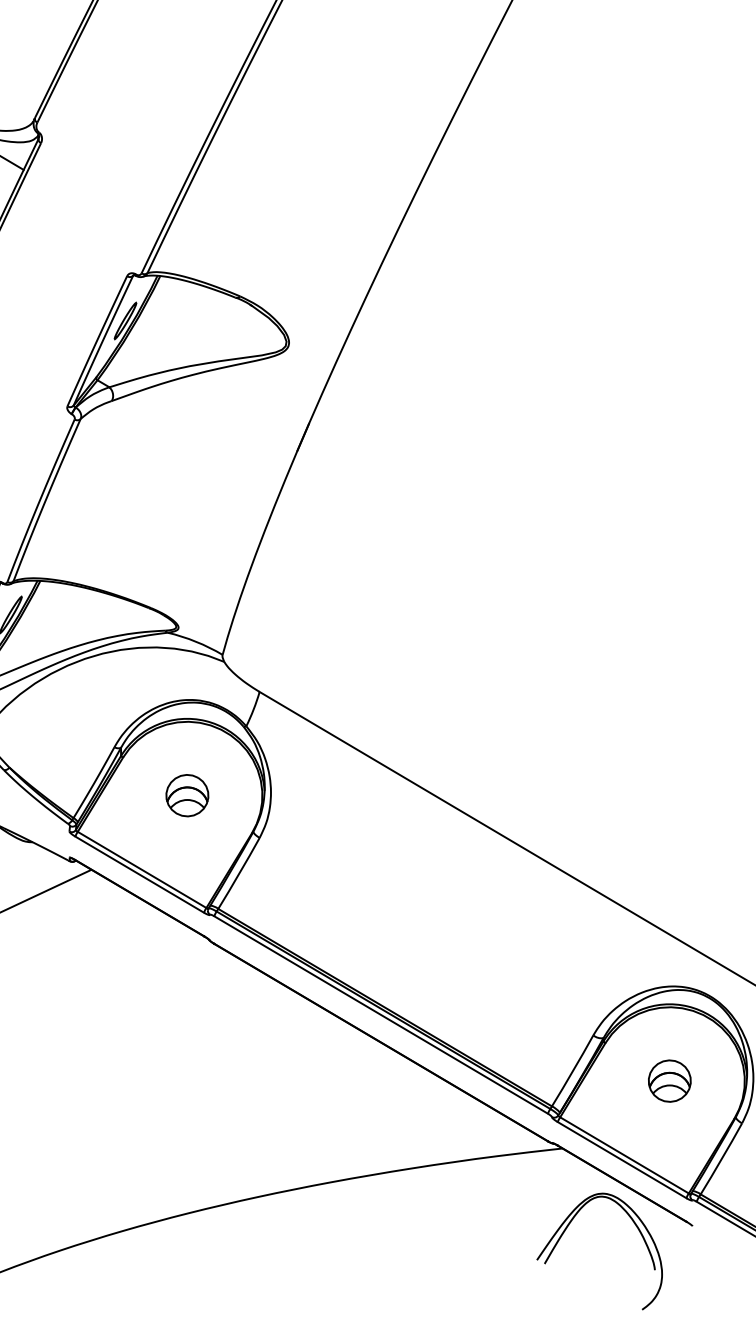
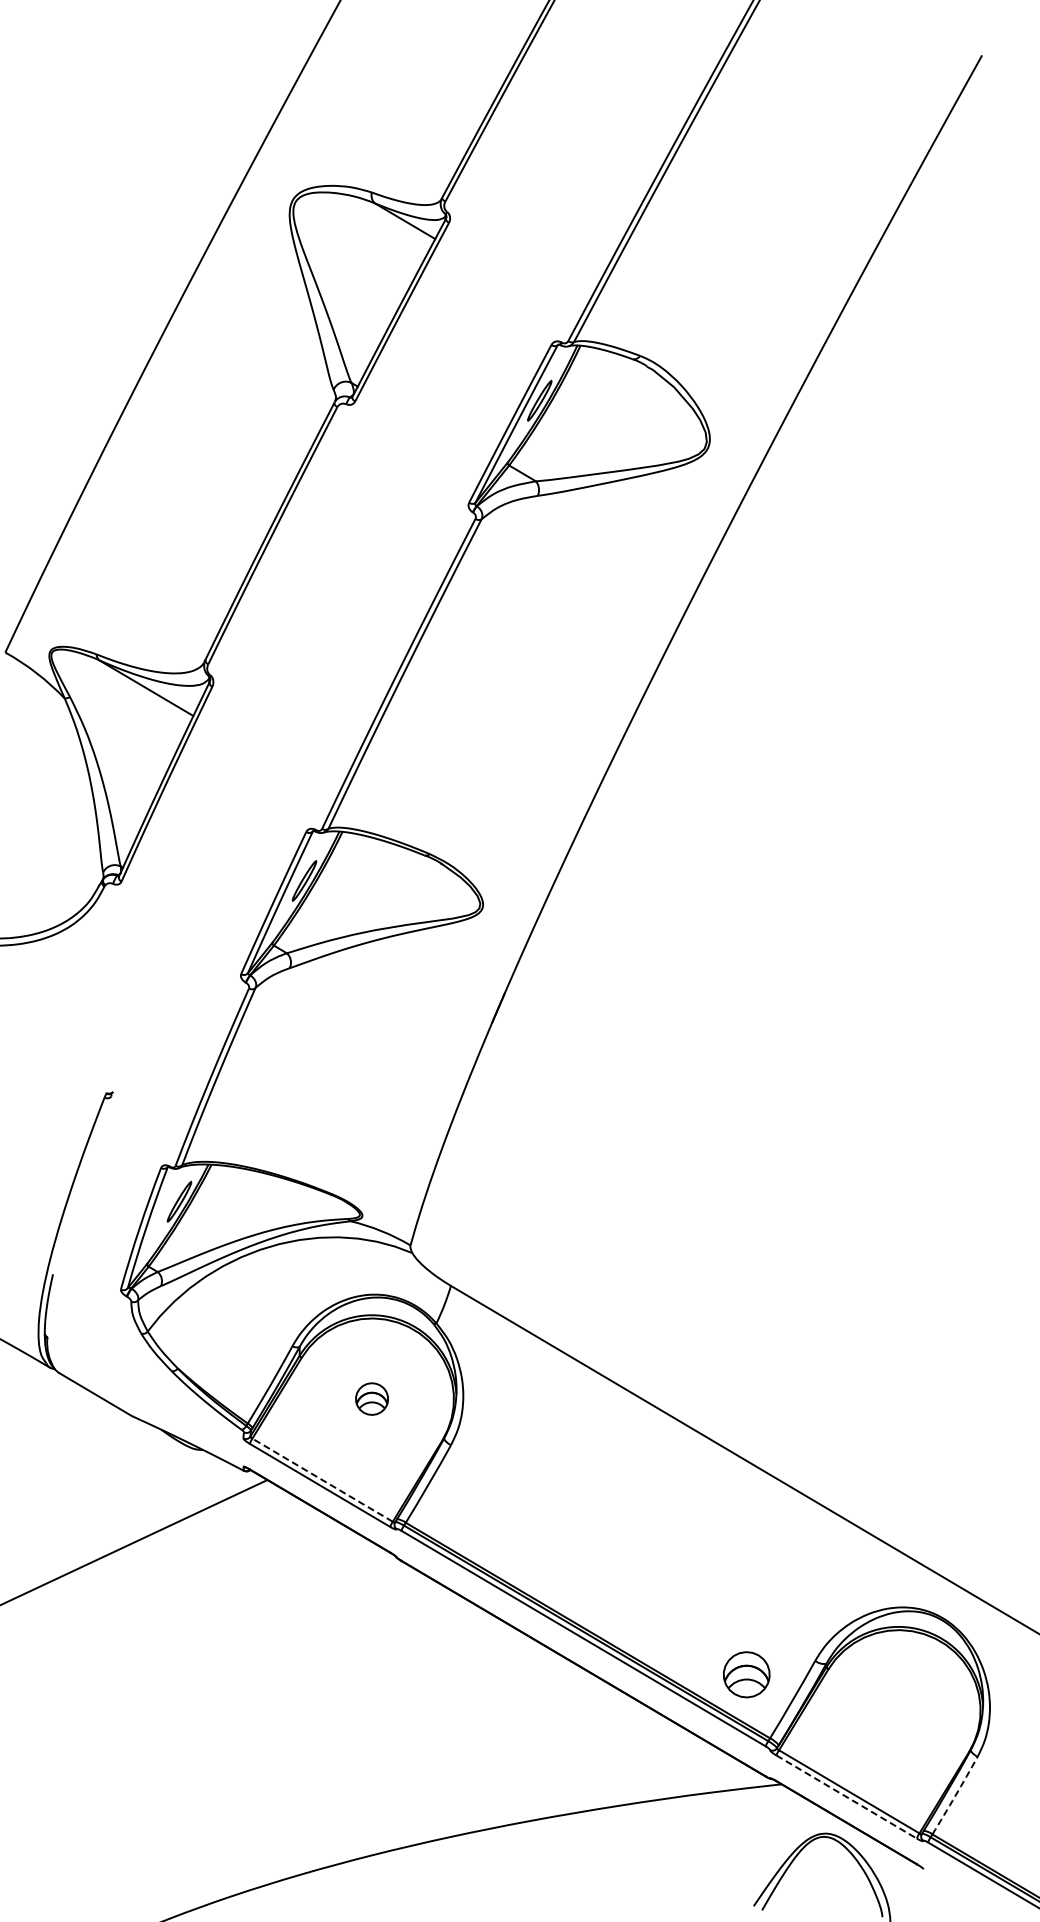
part: (186, 795) -> (371, 1398), size x0.7
line: (141, 870) -> (322, 1480), solid -> dashed
part: (669, 1080) -> (746, 1674), moved
arc: (721, 1158) -> (955, 1795), solid -> dashed
line: (621, 1160) -> (846, 1797), solid -> dashed

